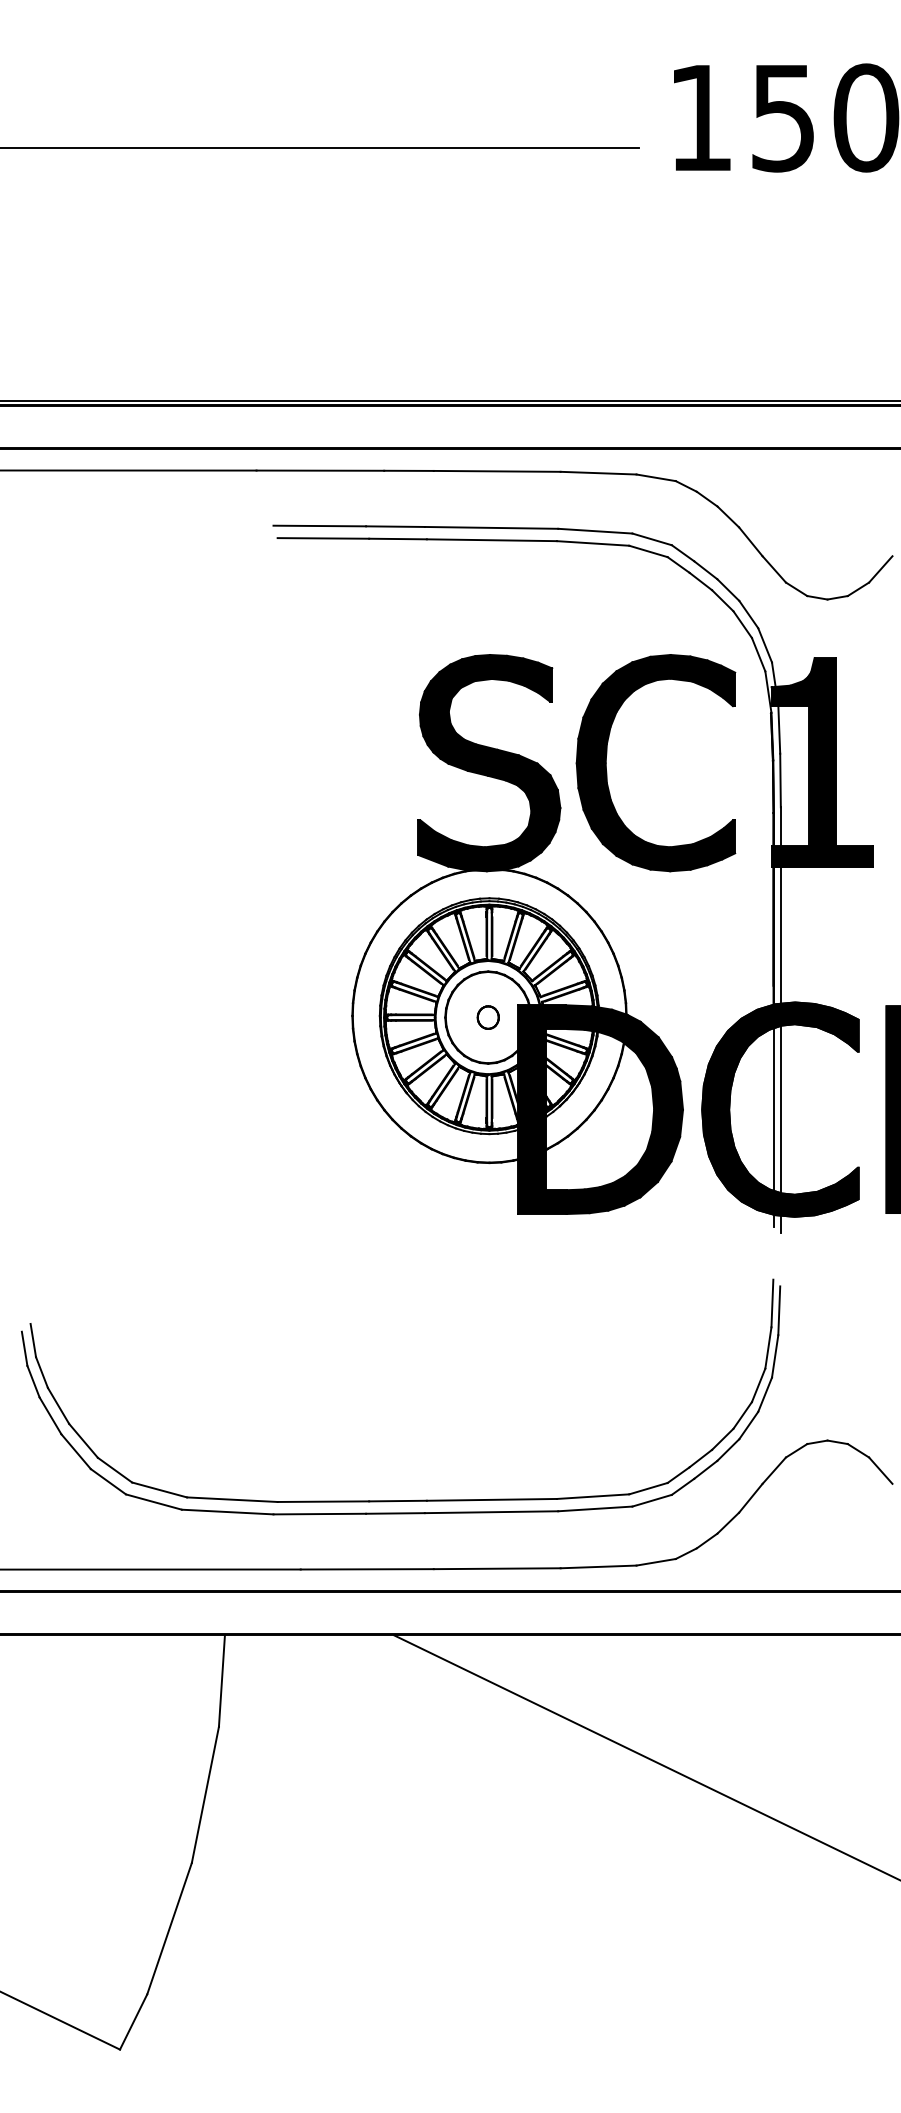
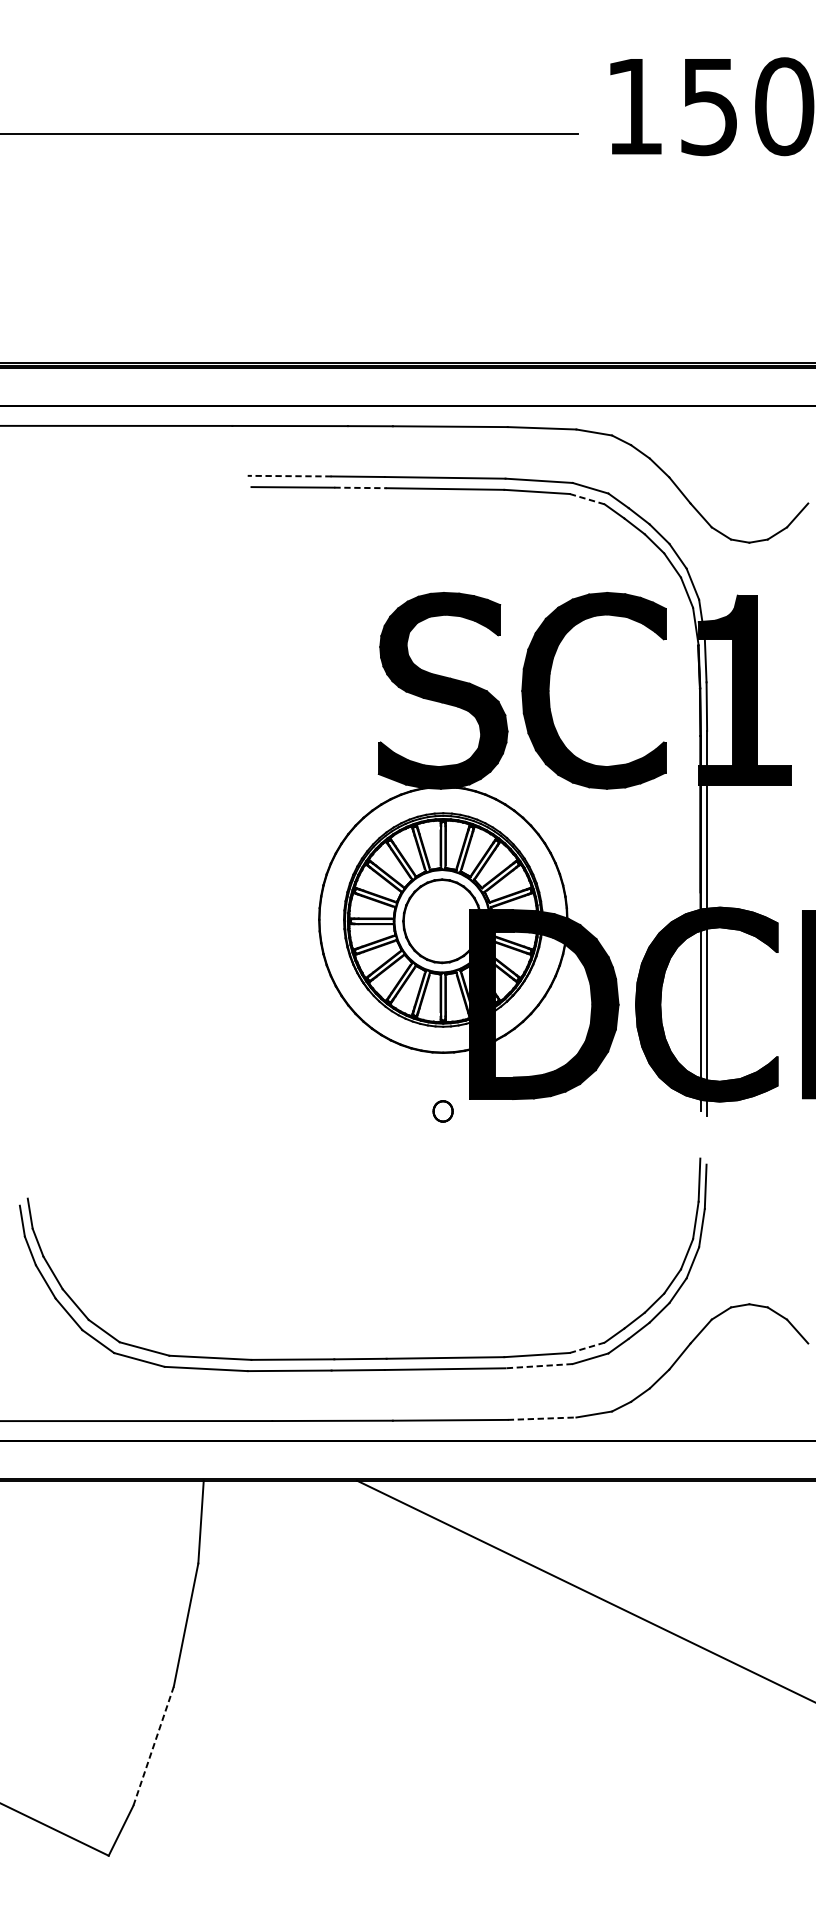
line: (319, 526) -> (289, 476), solid -> dashed
line: (398, 539) -> (360, 488), solid -> dashed
line: (648, 551) -> (587, 499), solid -> dashed
part: (487, 1017) -> (442, 1111), moved
line: (648, 1488) -> (587, 1347), solid -> dashed
line: (594, 1508) -> (538, 1365), solid -> dashed
line: (598, 1566) -> (542, 1418), solid -> dashed
line: (169, 1928) -> (153, 1746), solid -> dashed

